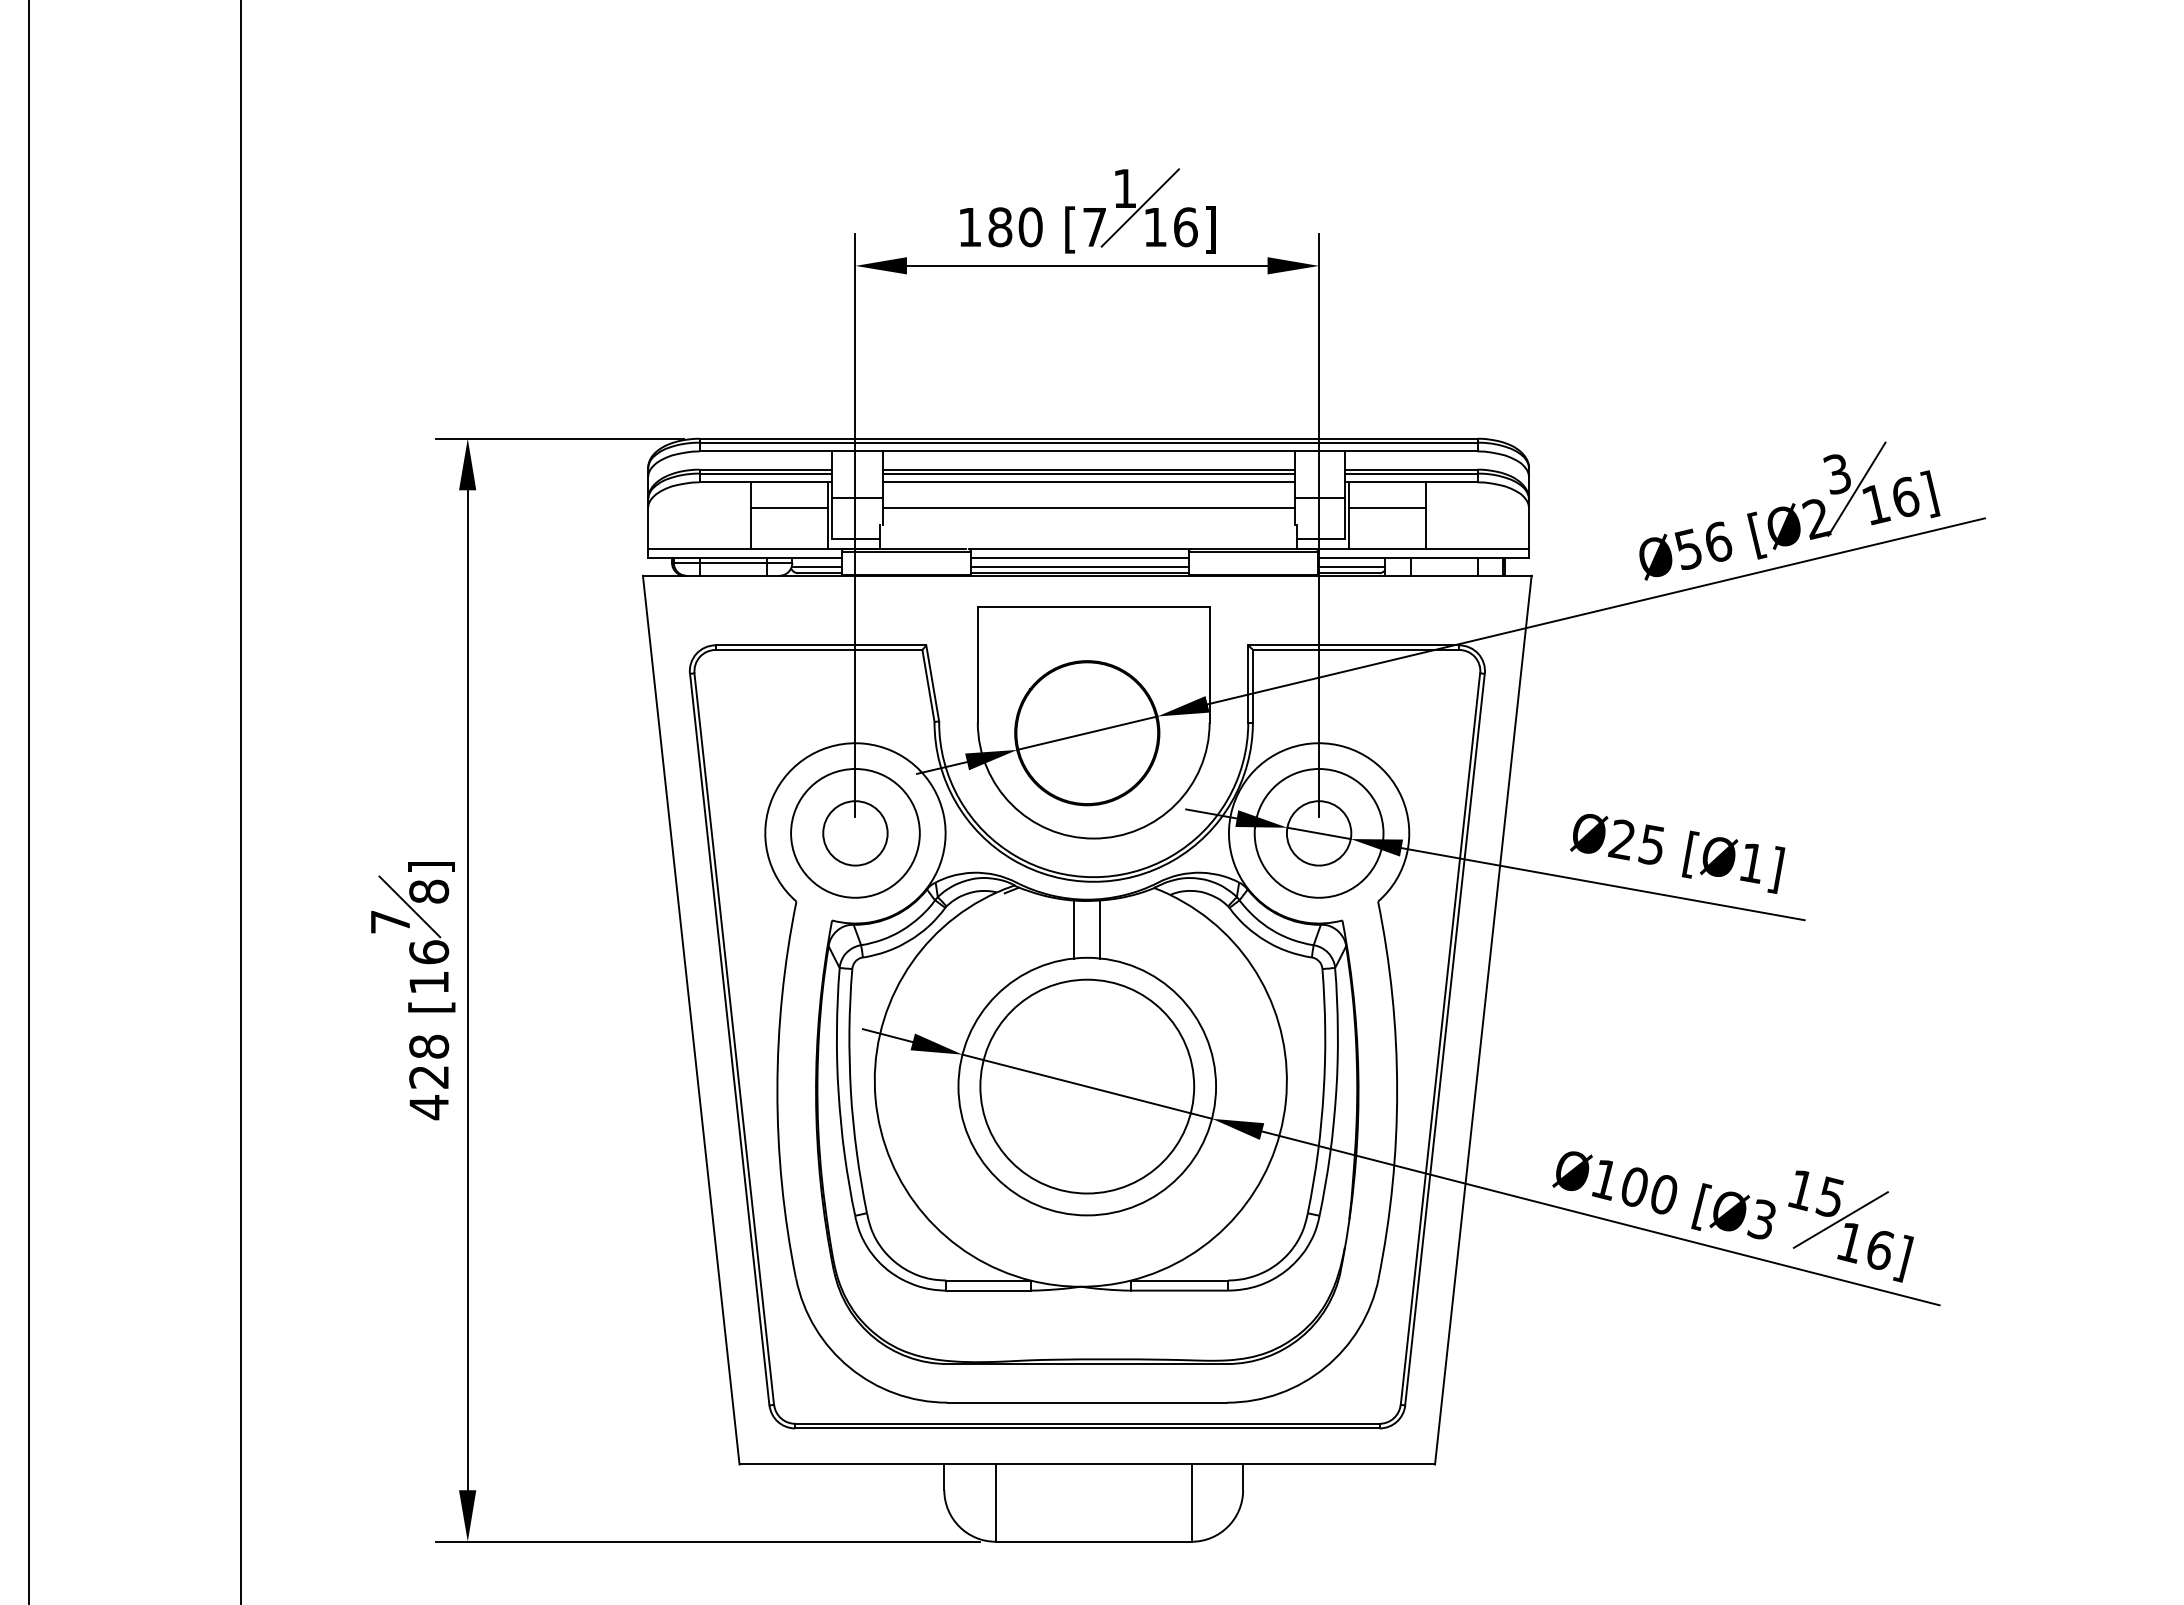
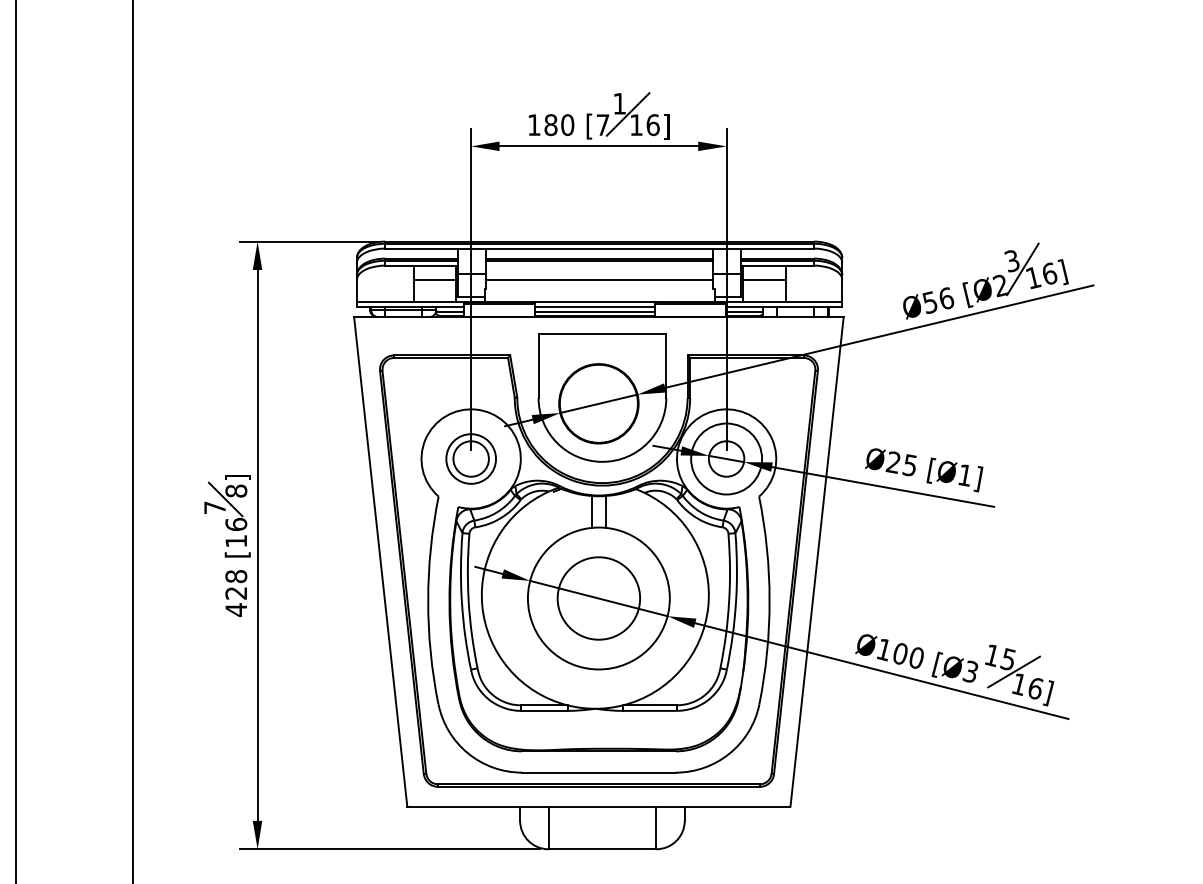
line: (1088, 482) -> (599, 265), removed
circle: (854, 832) -> (470, 458), size x0.7
circle: (1086, 1086) -> (598, 598), size x0.7

